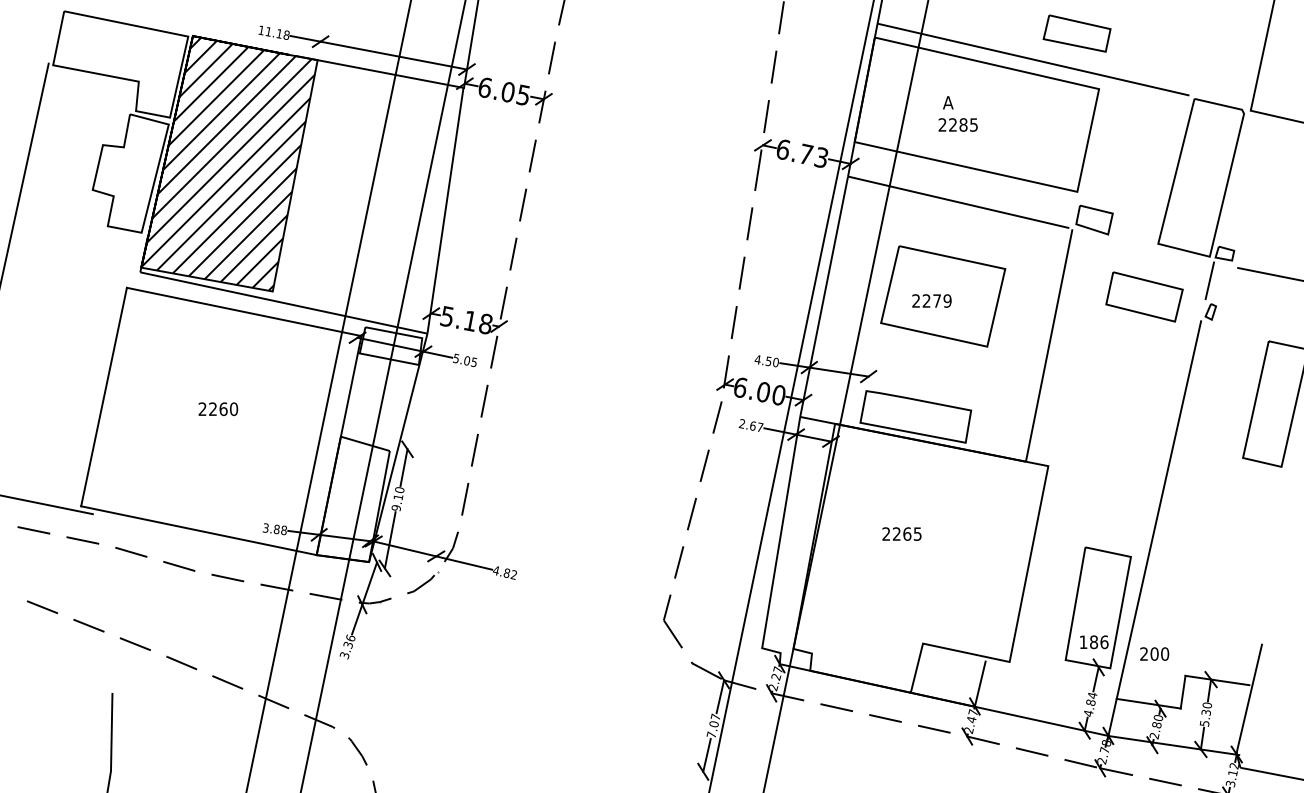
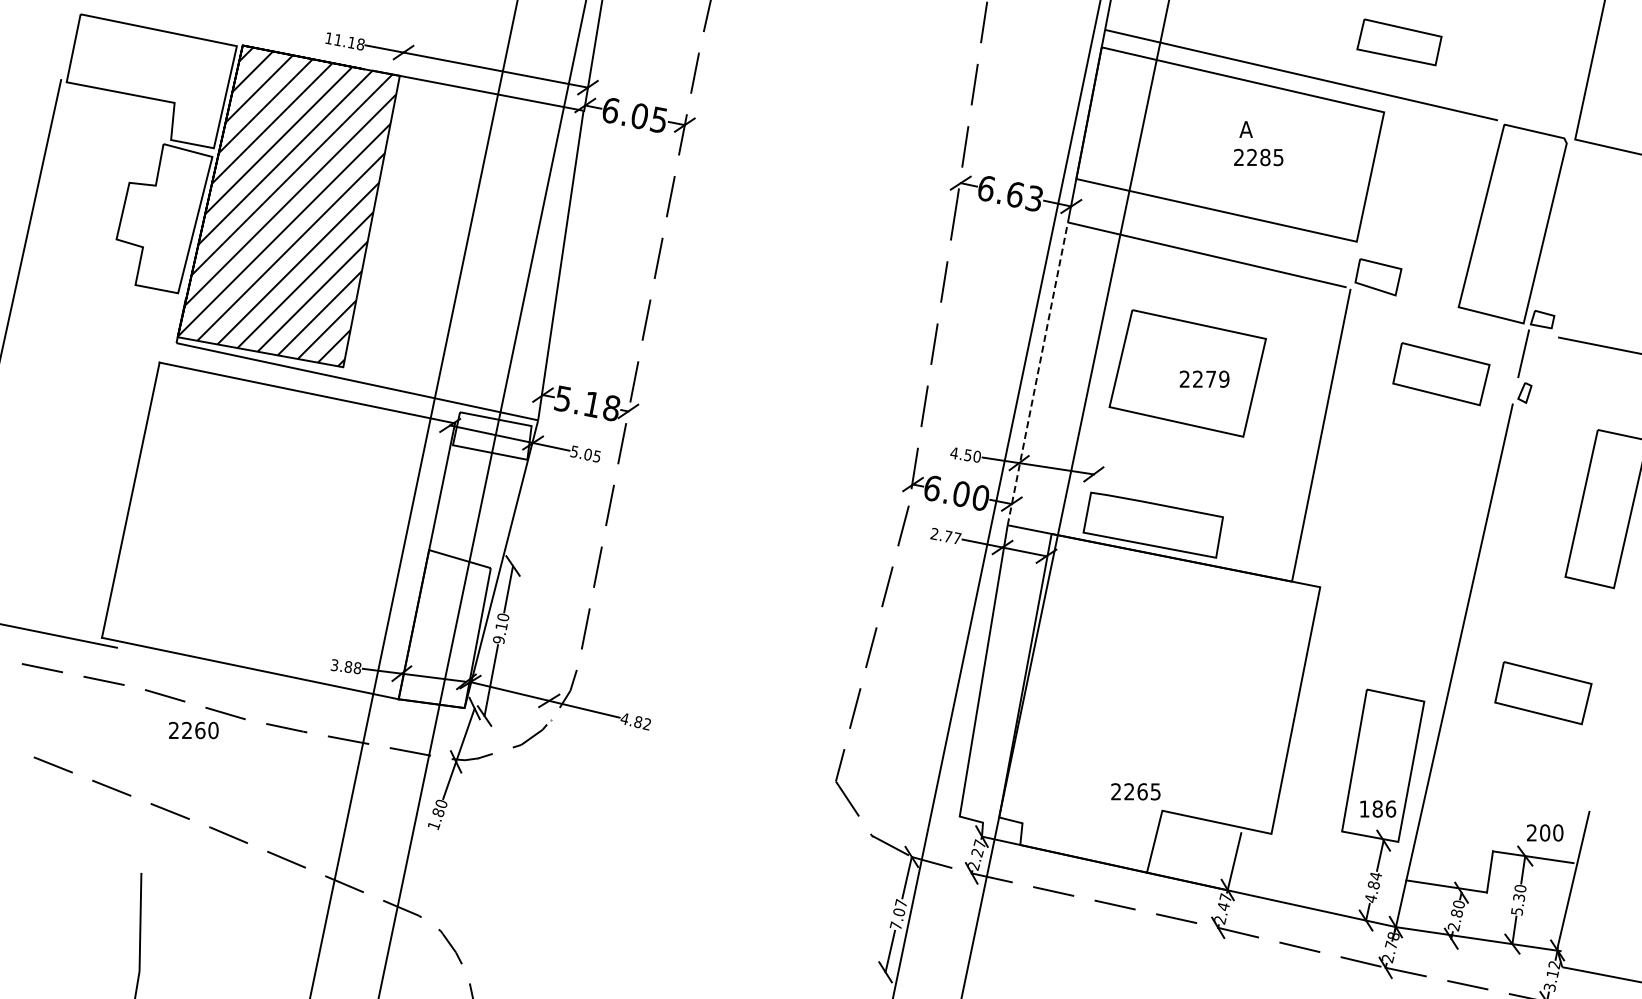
part: (1077, 33) -> (1399, 42), moved
text: (958, 113) -> (1258, 143), moved
text: (806, 154) -> (1015, 194), 6.73 -> 6.63
line: (823, 296) -> (1037, 373), solid -> dashed
text: (931, 300) -> (1204, 378), moved
text: (218, 409) -> (193, 730), moved
text: (753, 425) -> (948, 536), 2.67 -> 2.77
text: (901, 533) -> (1135, 791), moved
part: (1225, 550) -> (1543, 693), added
text: (347, 646) -> (437, 814), 3.36 -> 1.80
text: (1154, 653) -> (1545, 832), moved

